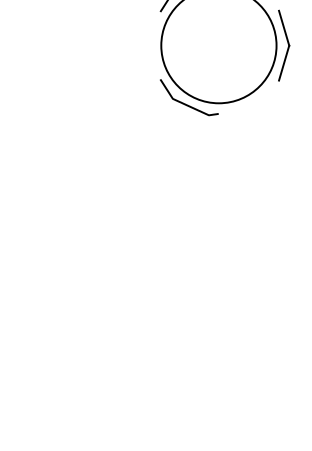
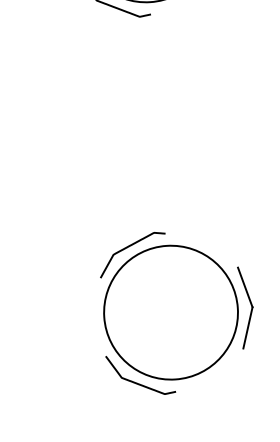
part: (224, 370) -> (177, 311), added

